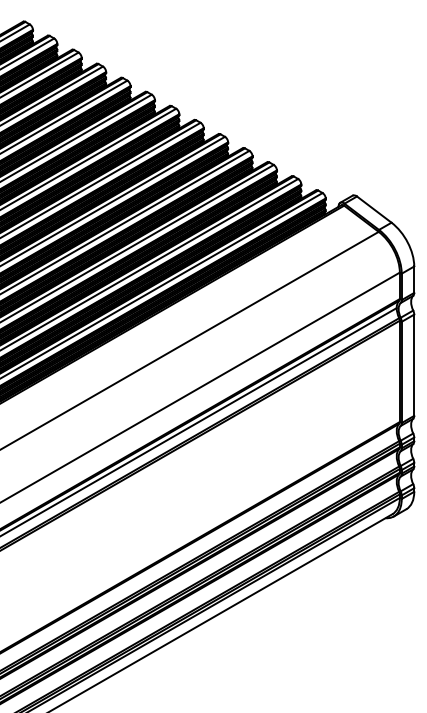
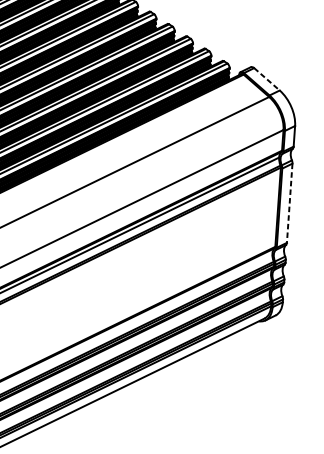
line: (374, 209) -> (267, 79), solid -> dashed
line: (414, 365) -> (289, 203), solid -> dashed

